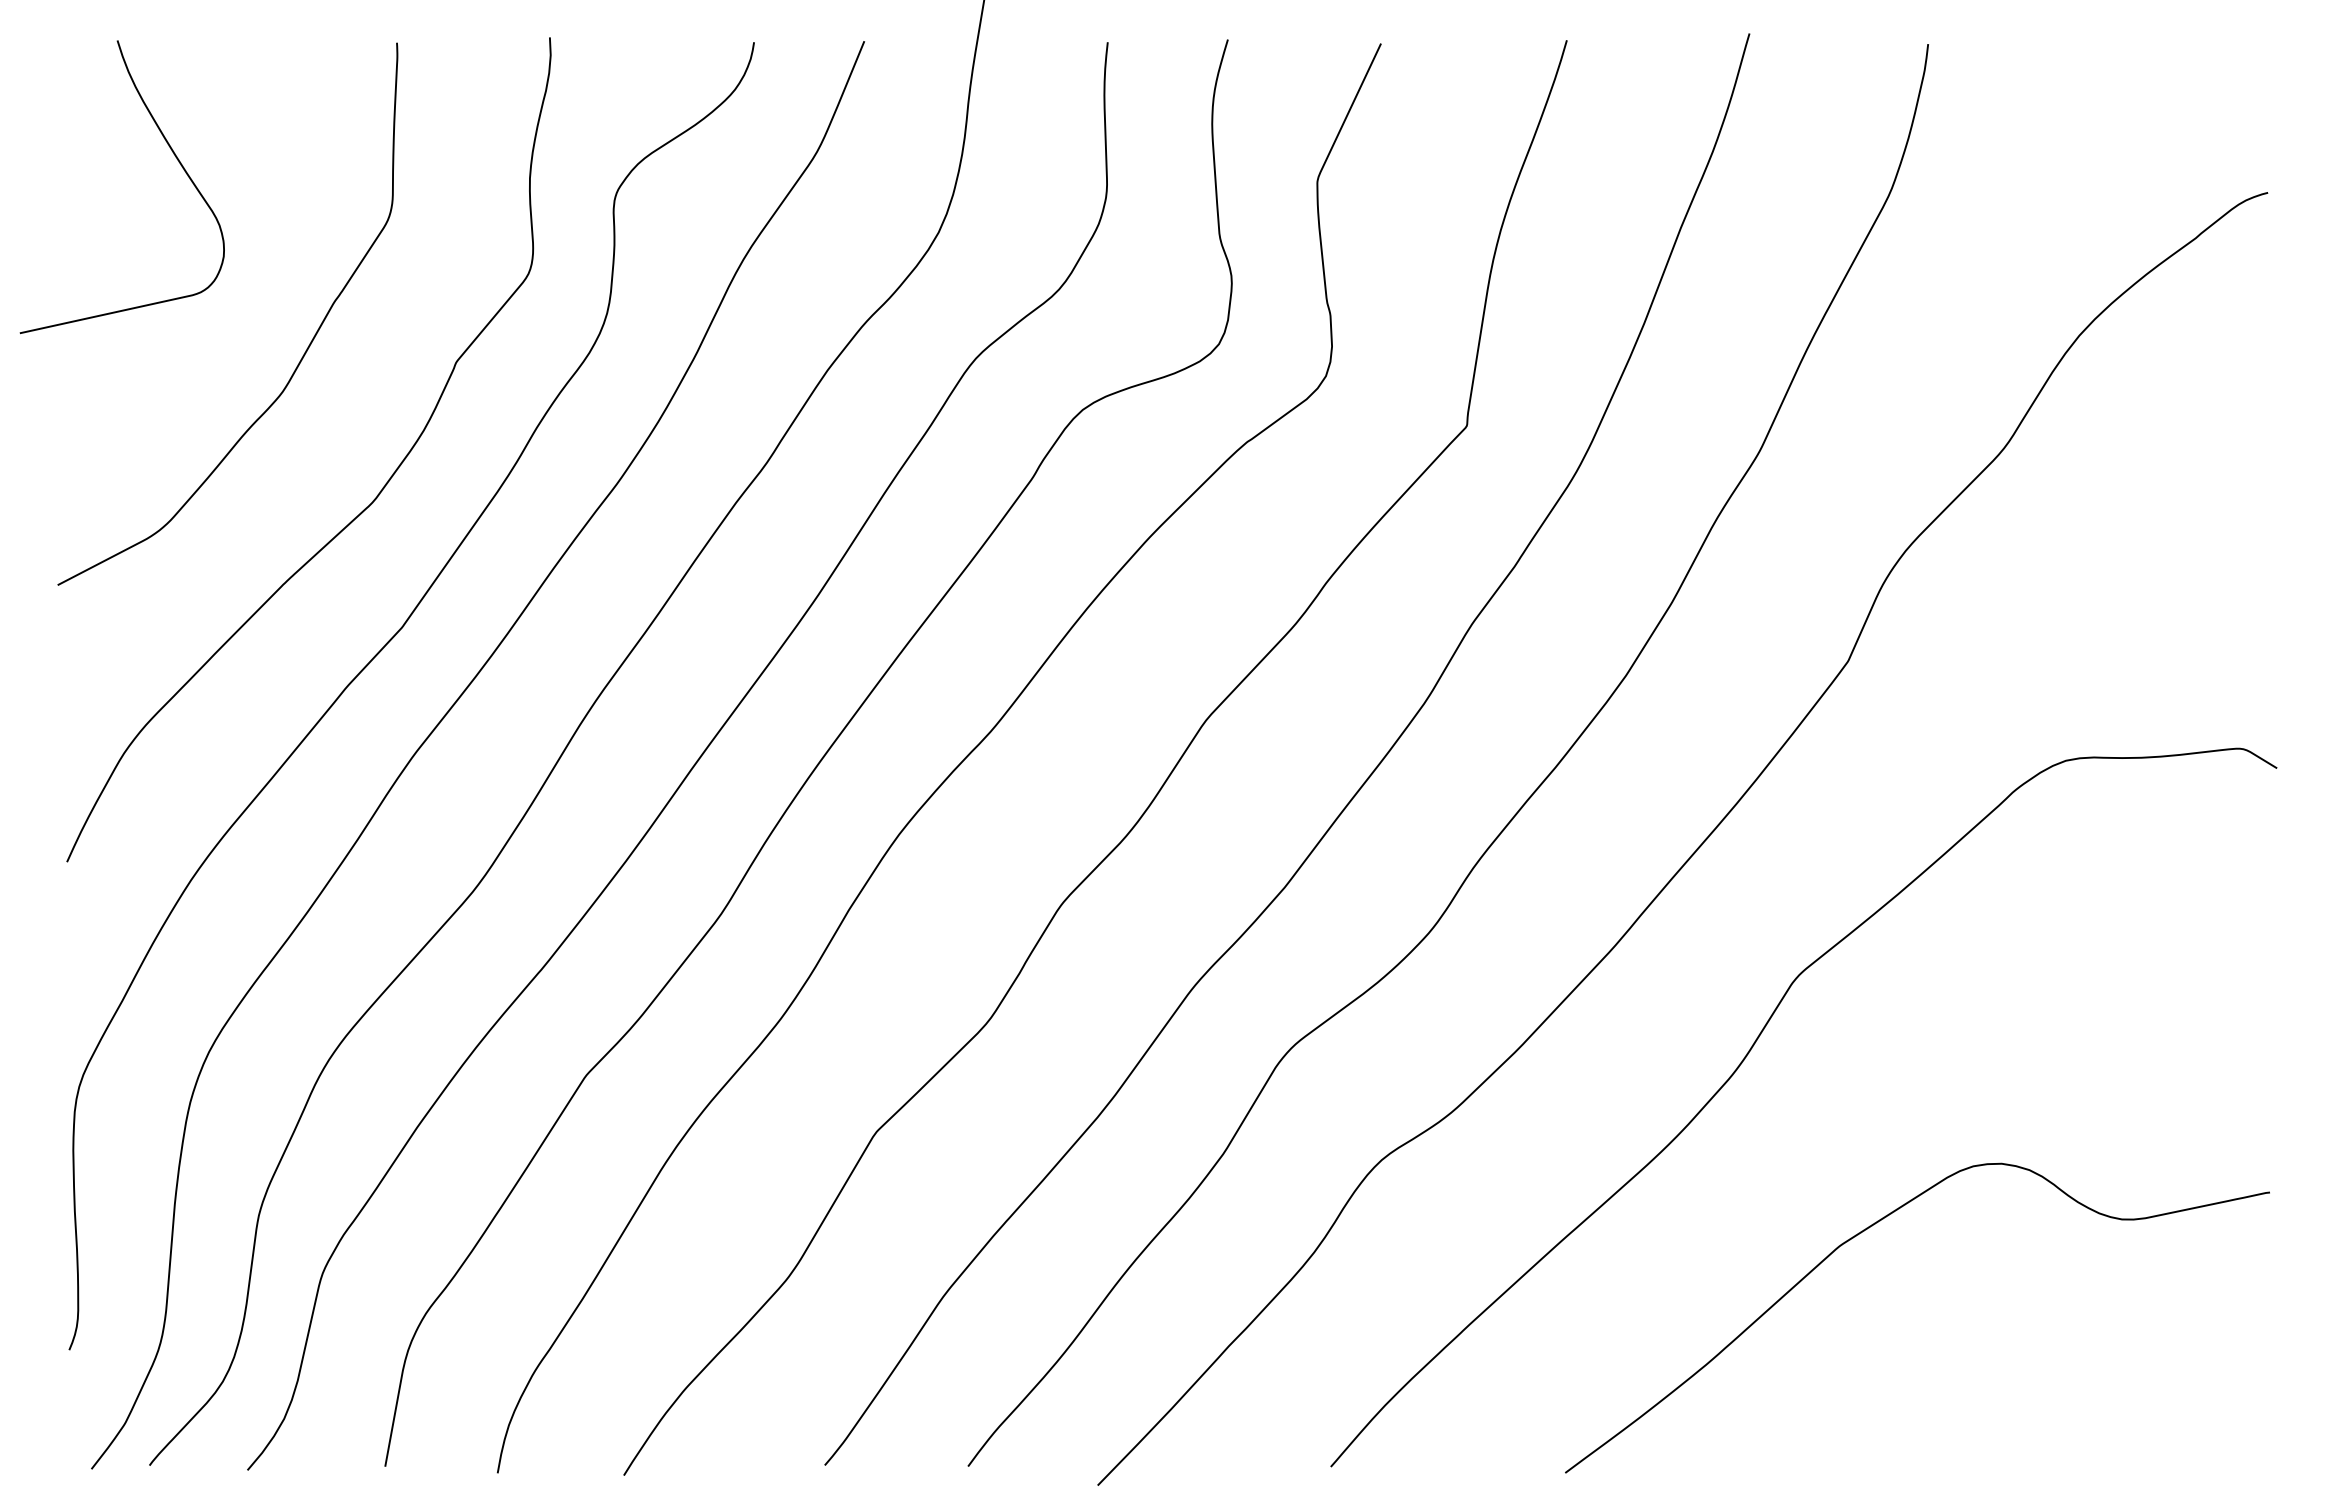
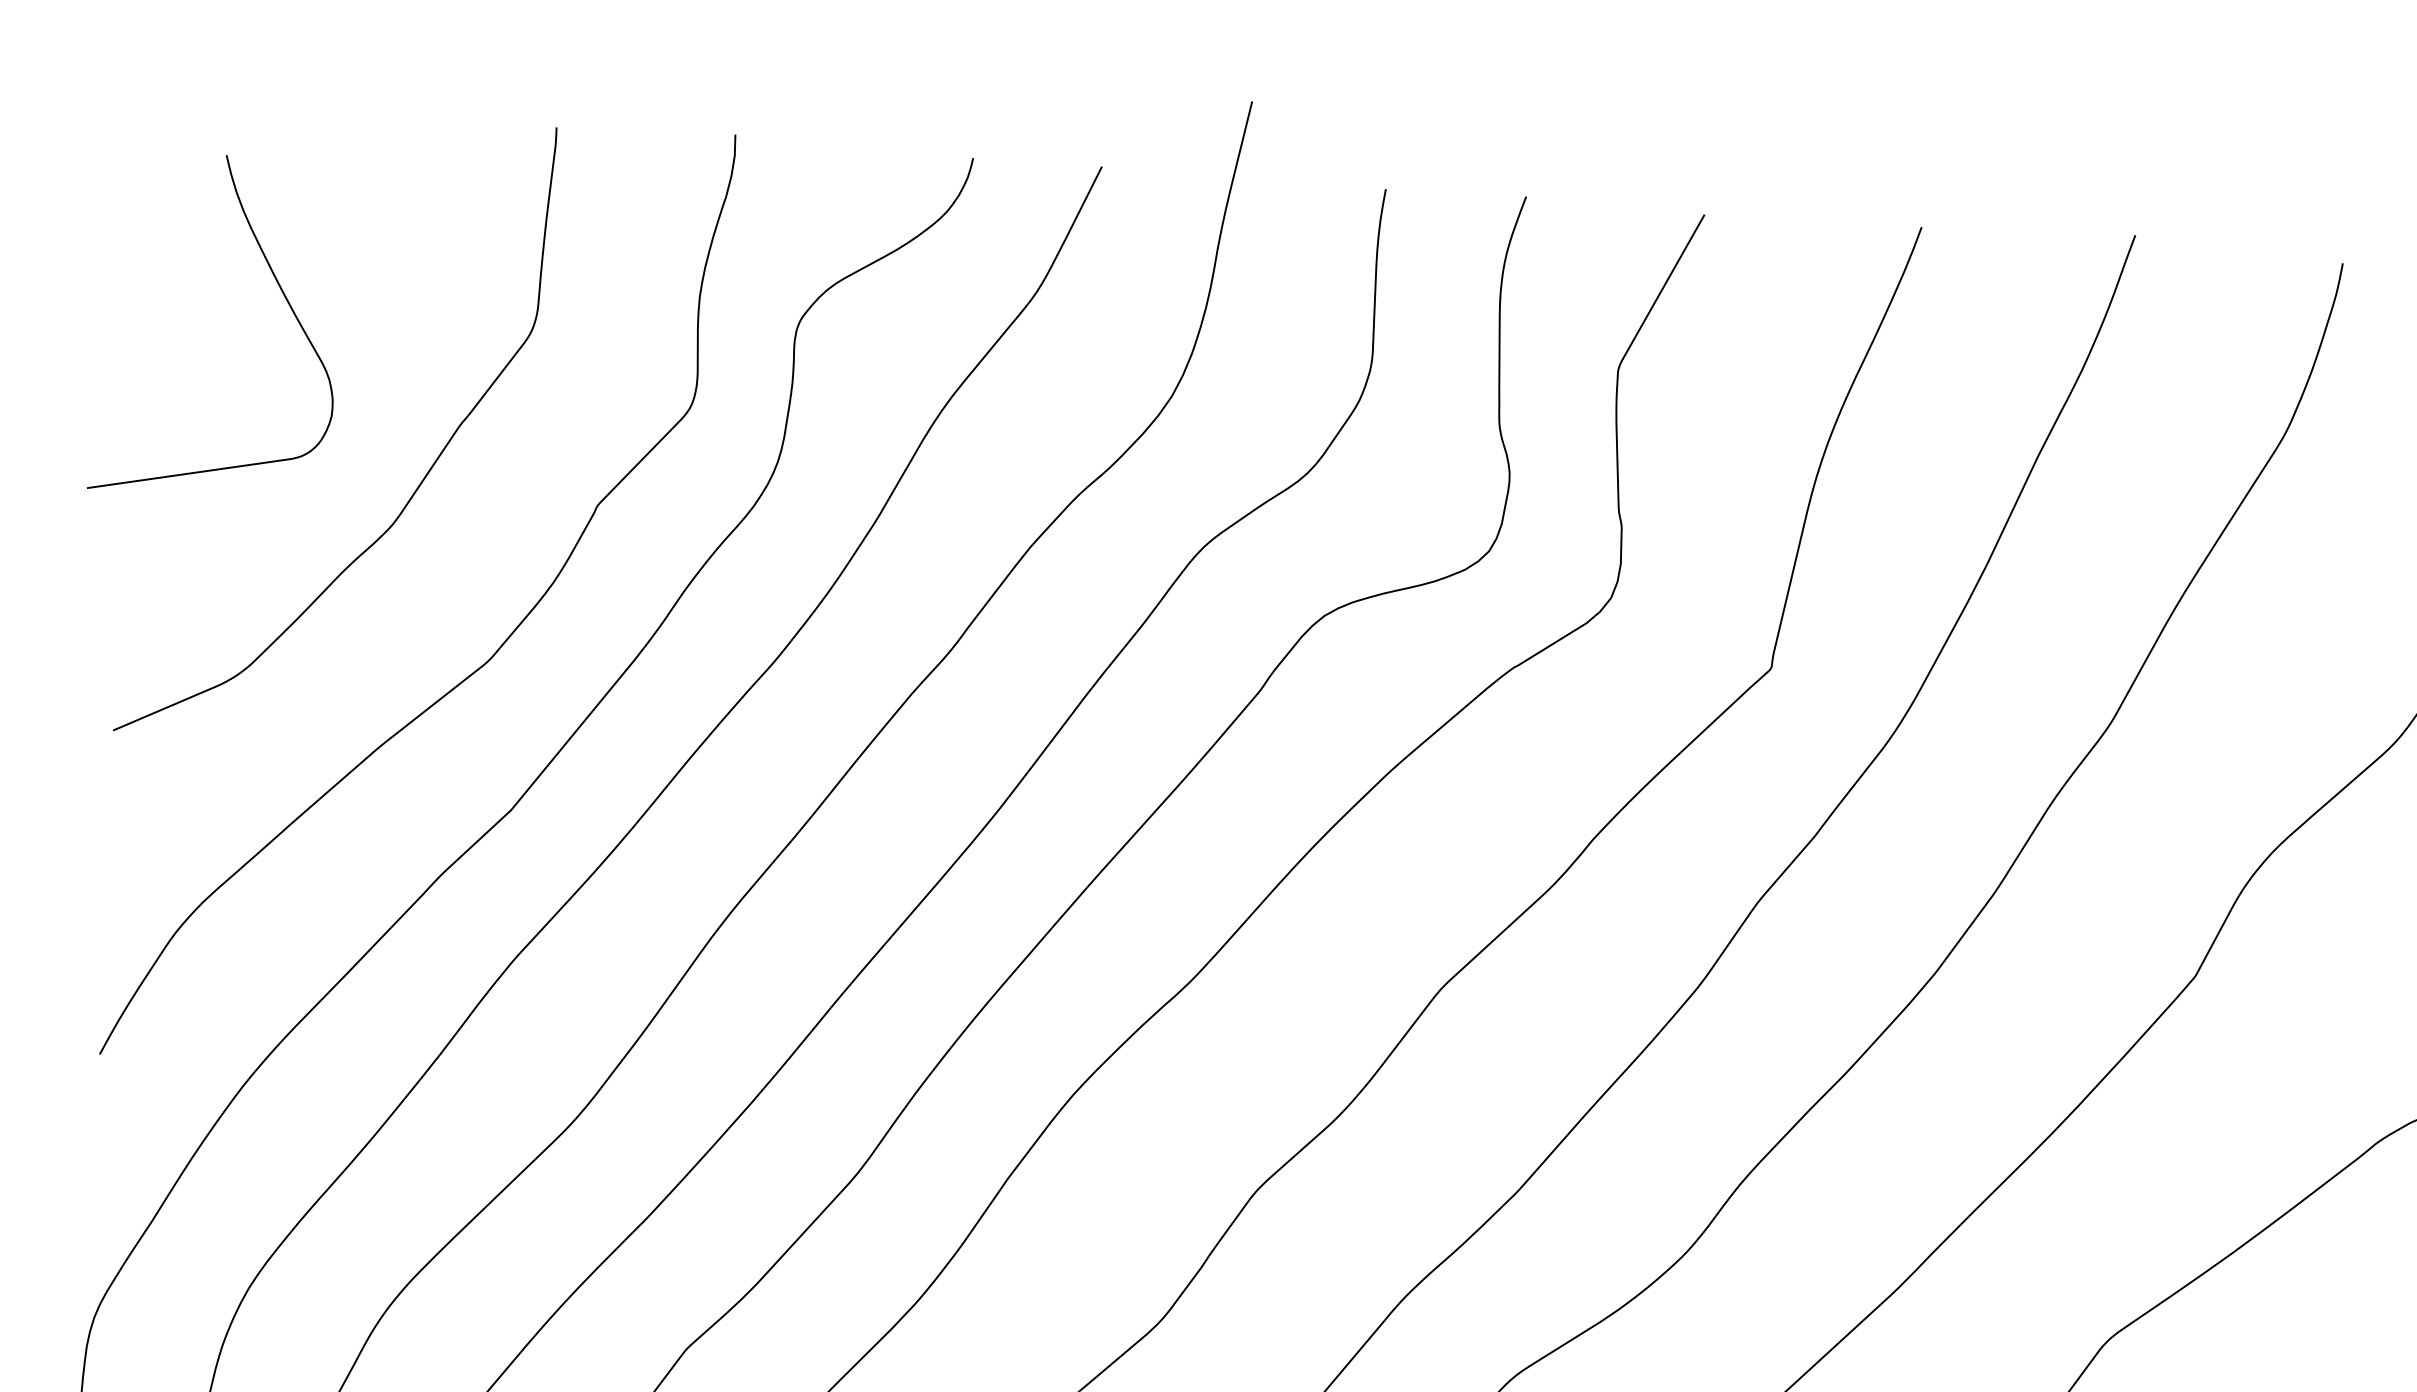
curve: (173, 154) -> (281, 293), moved

